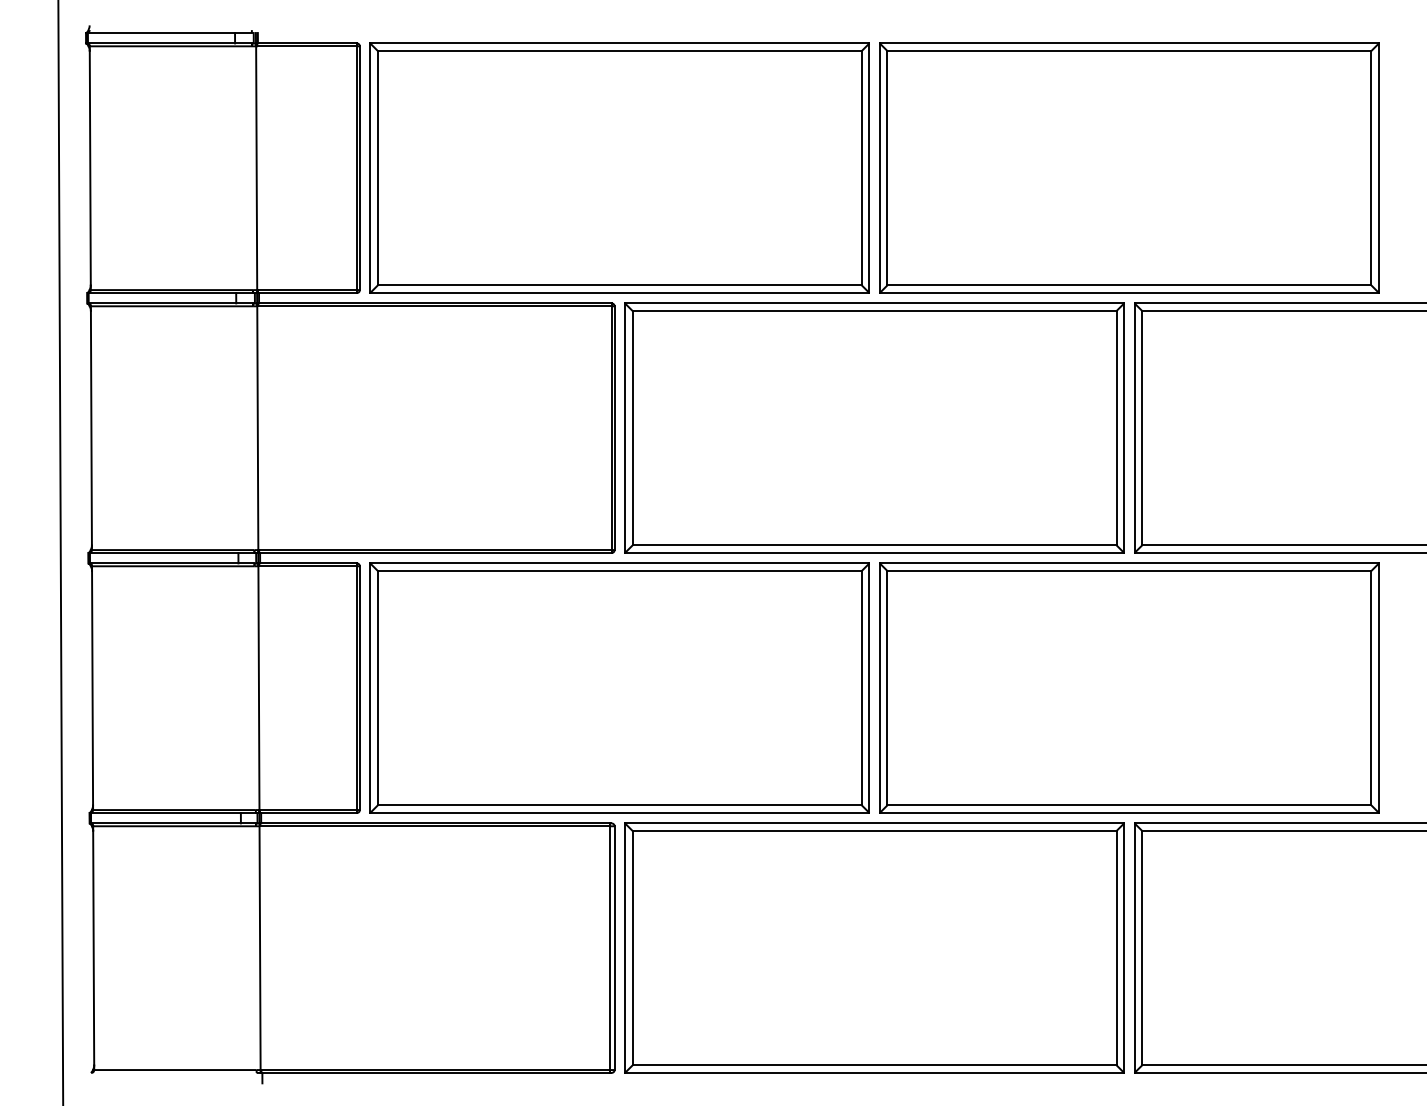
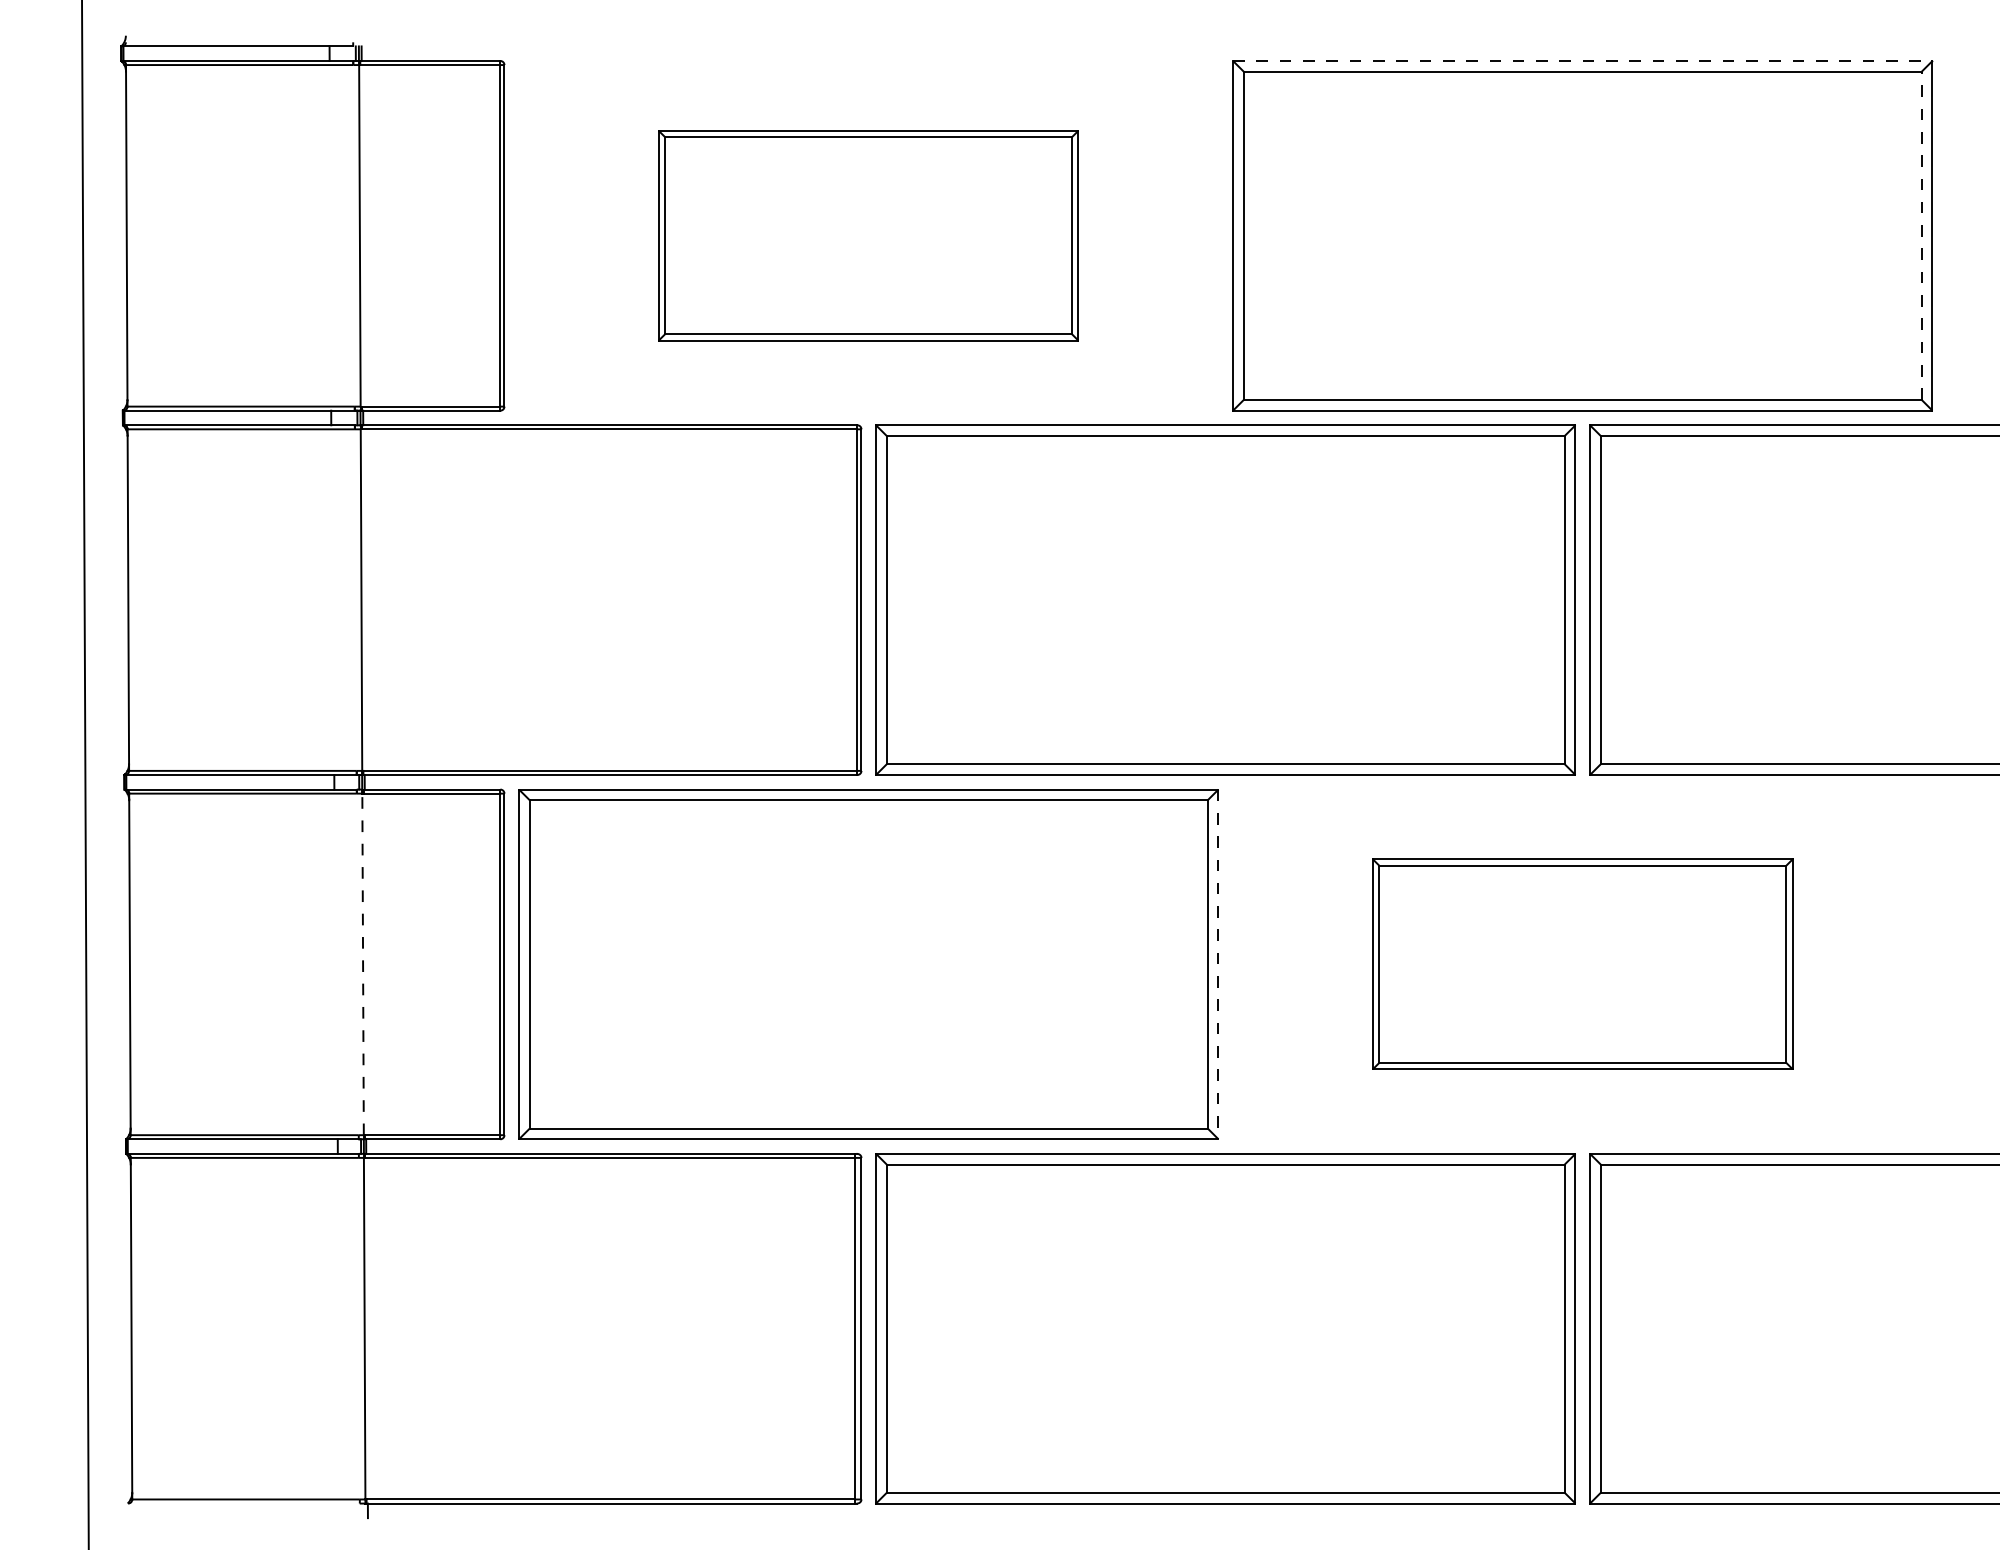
line: (1129, 43) -> (1582, 61), solid -> dashed
part: (619, 167) -> (868, 234), size x0.6
line: (1371, 167) -> (1921, 234), solid -> dashed
part: (1129, 687) -> (1582, 963), size x0.6
line: (258, 688) -> (362, 964), solid -> dashed
line: (869, 688) -> (1218, 964), solid -> dashed

